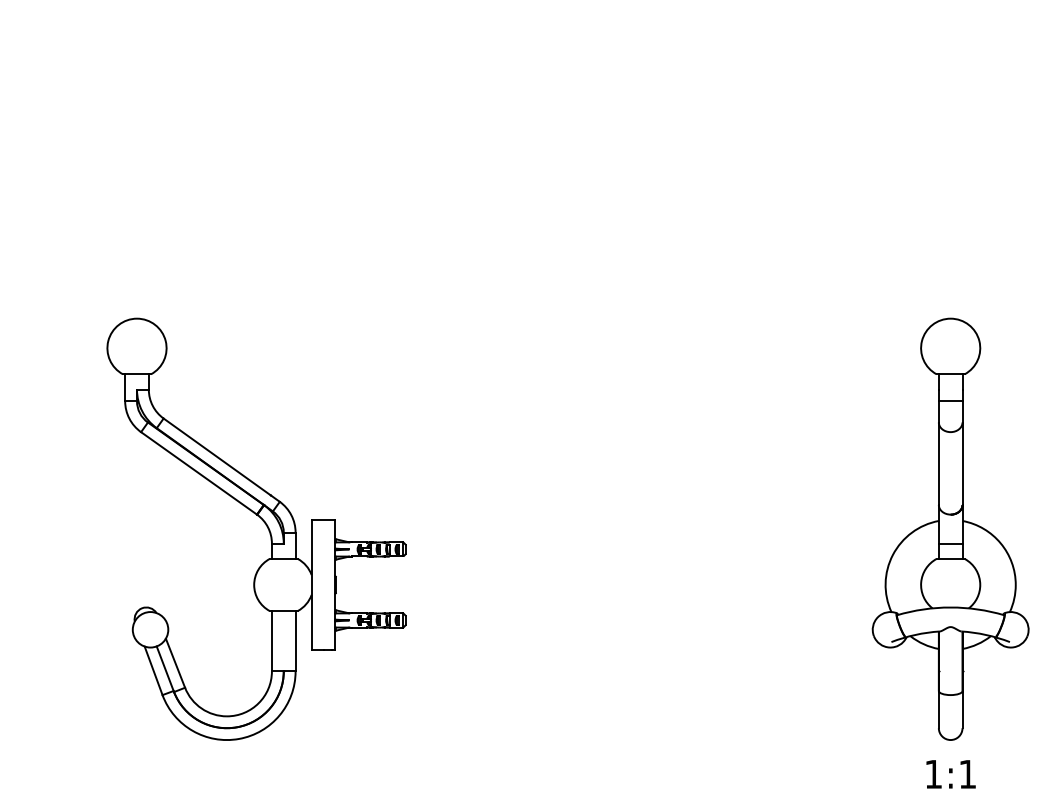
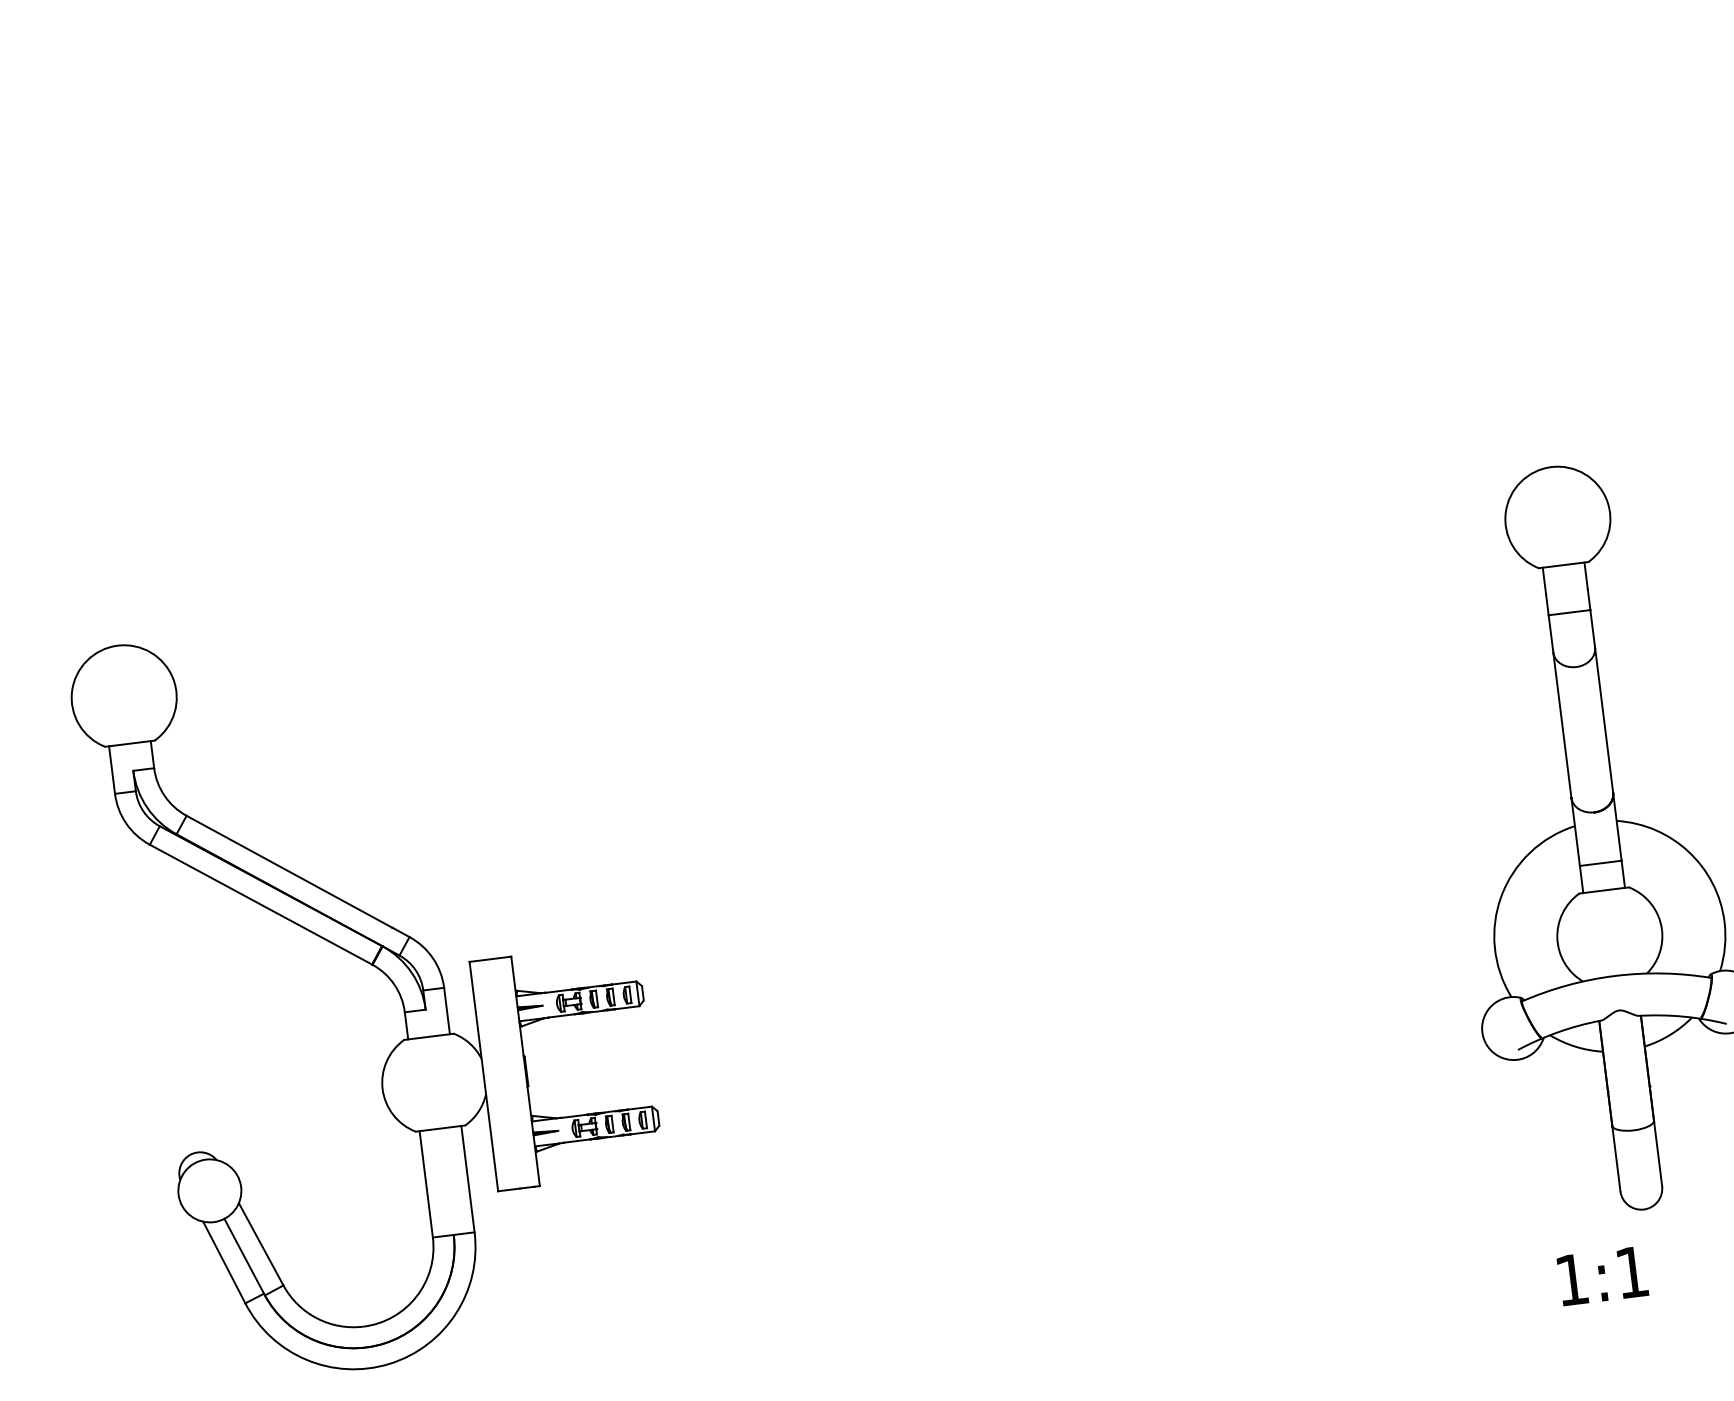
text: (950, 774) -> (1601, 1276), moved

